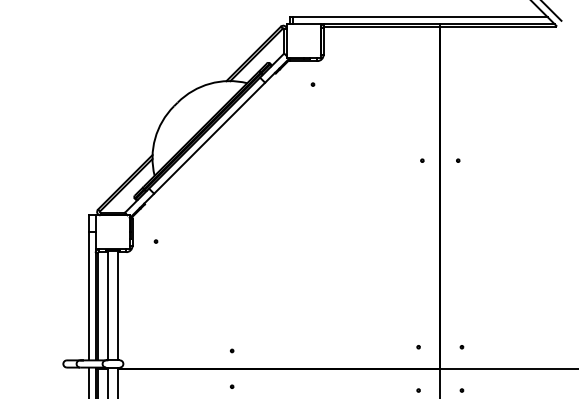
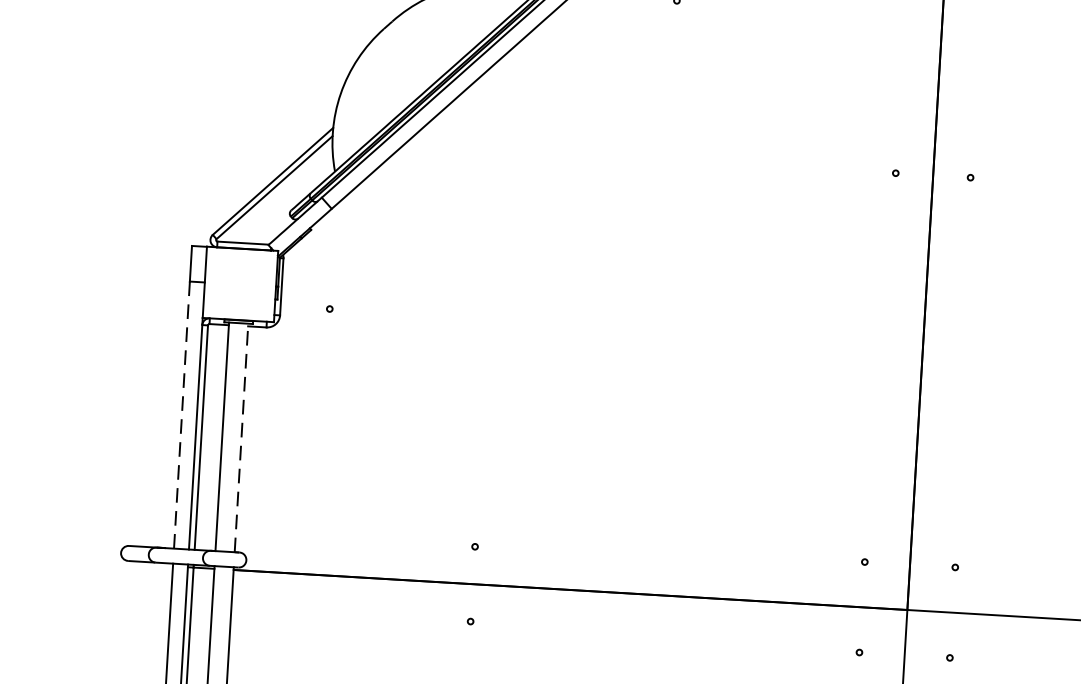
line: (88, 296) -> (181, 415), solid -> dashed
line: (117, 305) -> (241, 437), solid -> dashed

